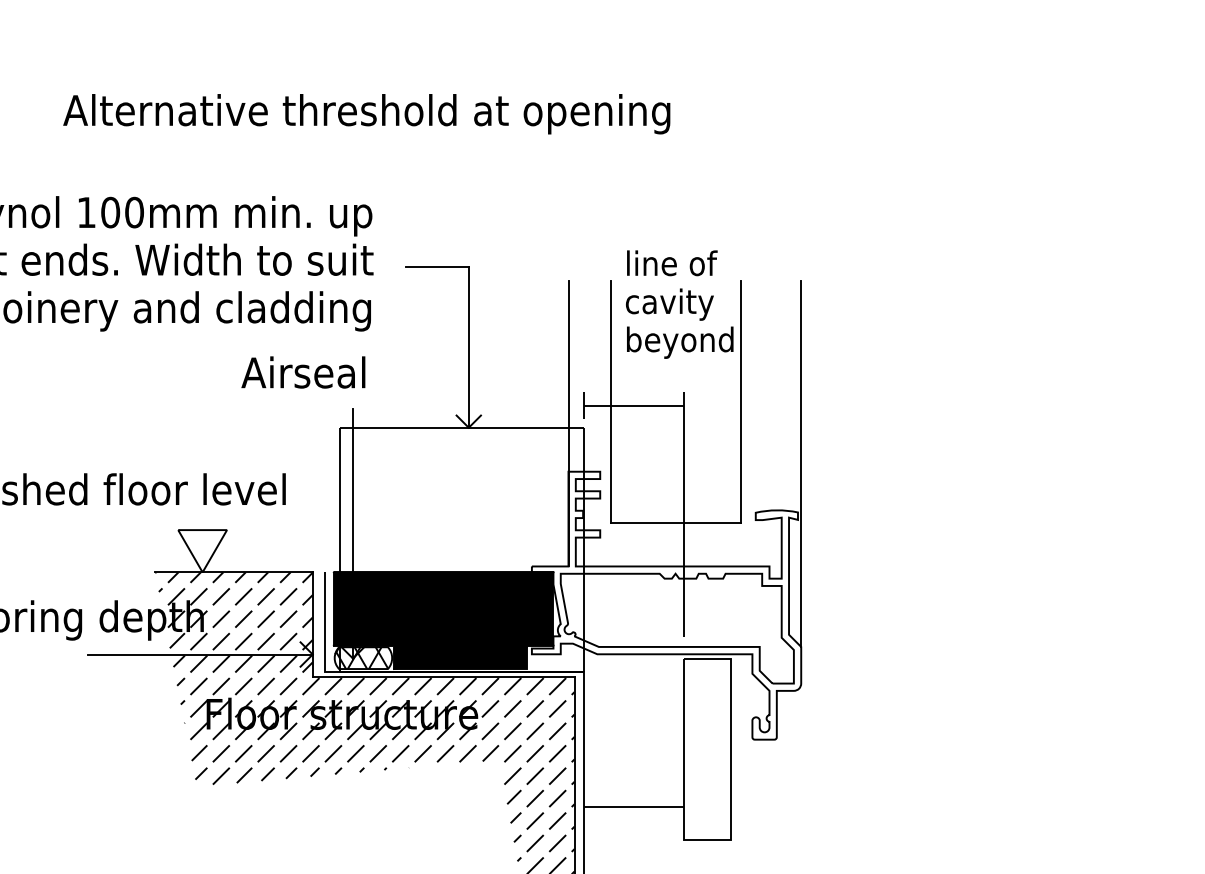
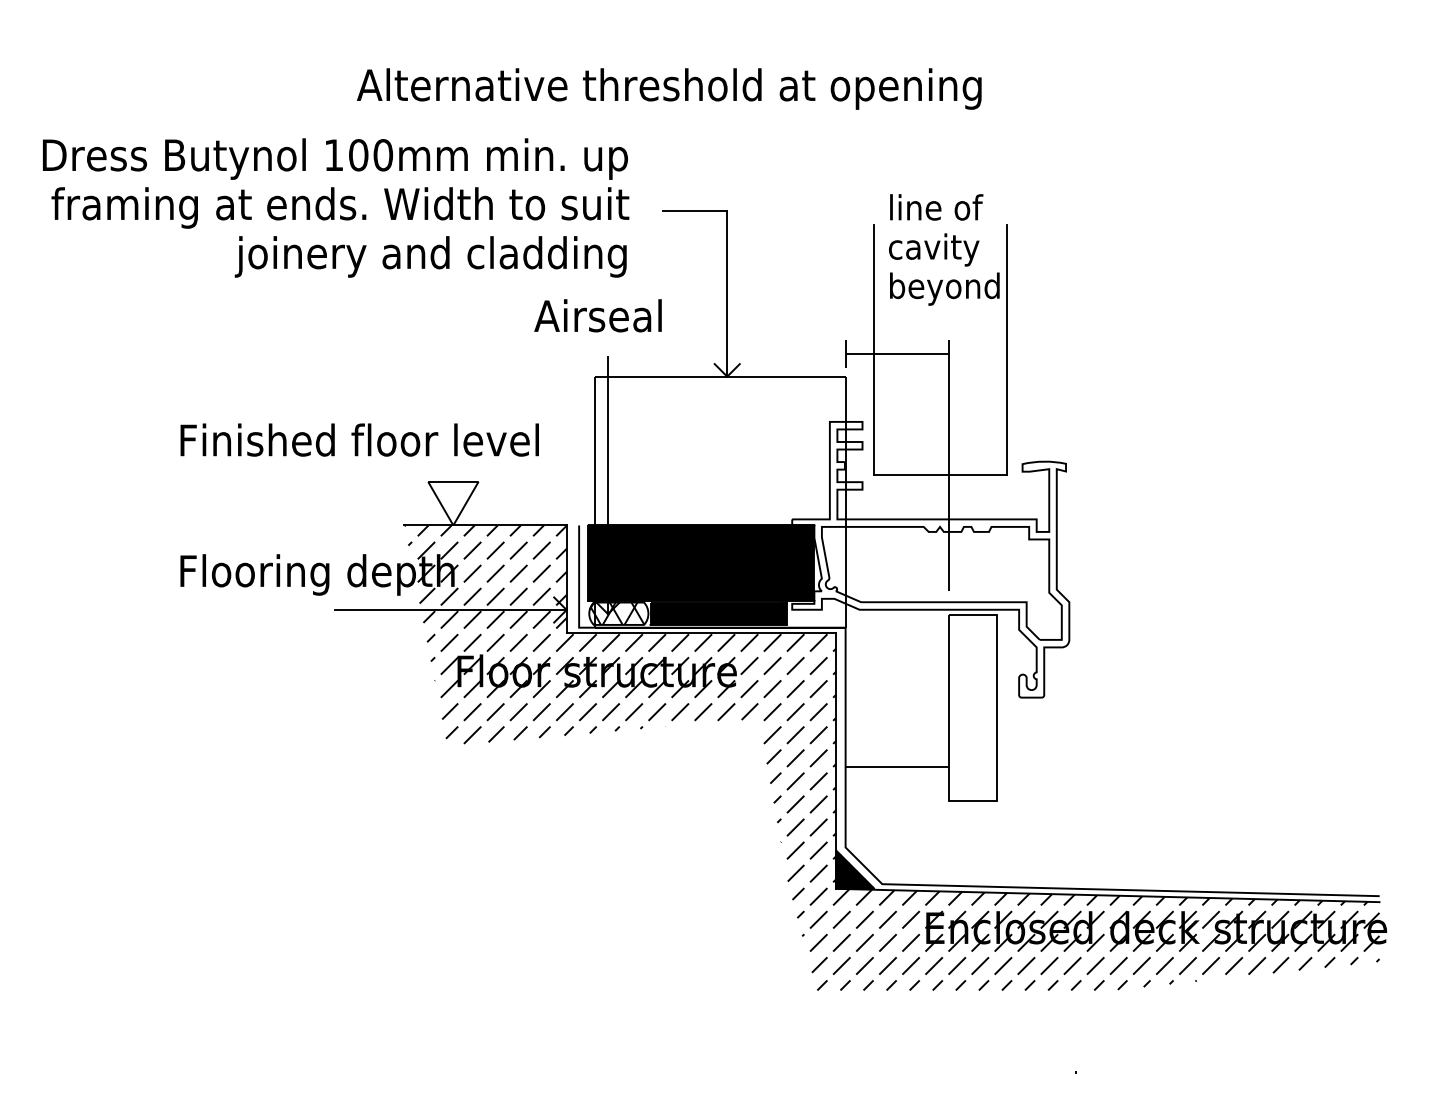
text: (366, 113) -> (669, 88), moved
text: (302, 372) -> (597, 315), moved
line: (568, 423) -> (829, 372), removed
line: (801, 463) -> (1069, 413), removed

